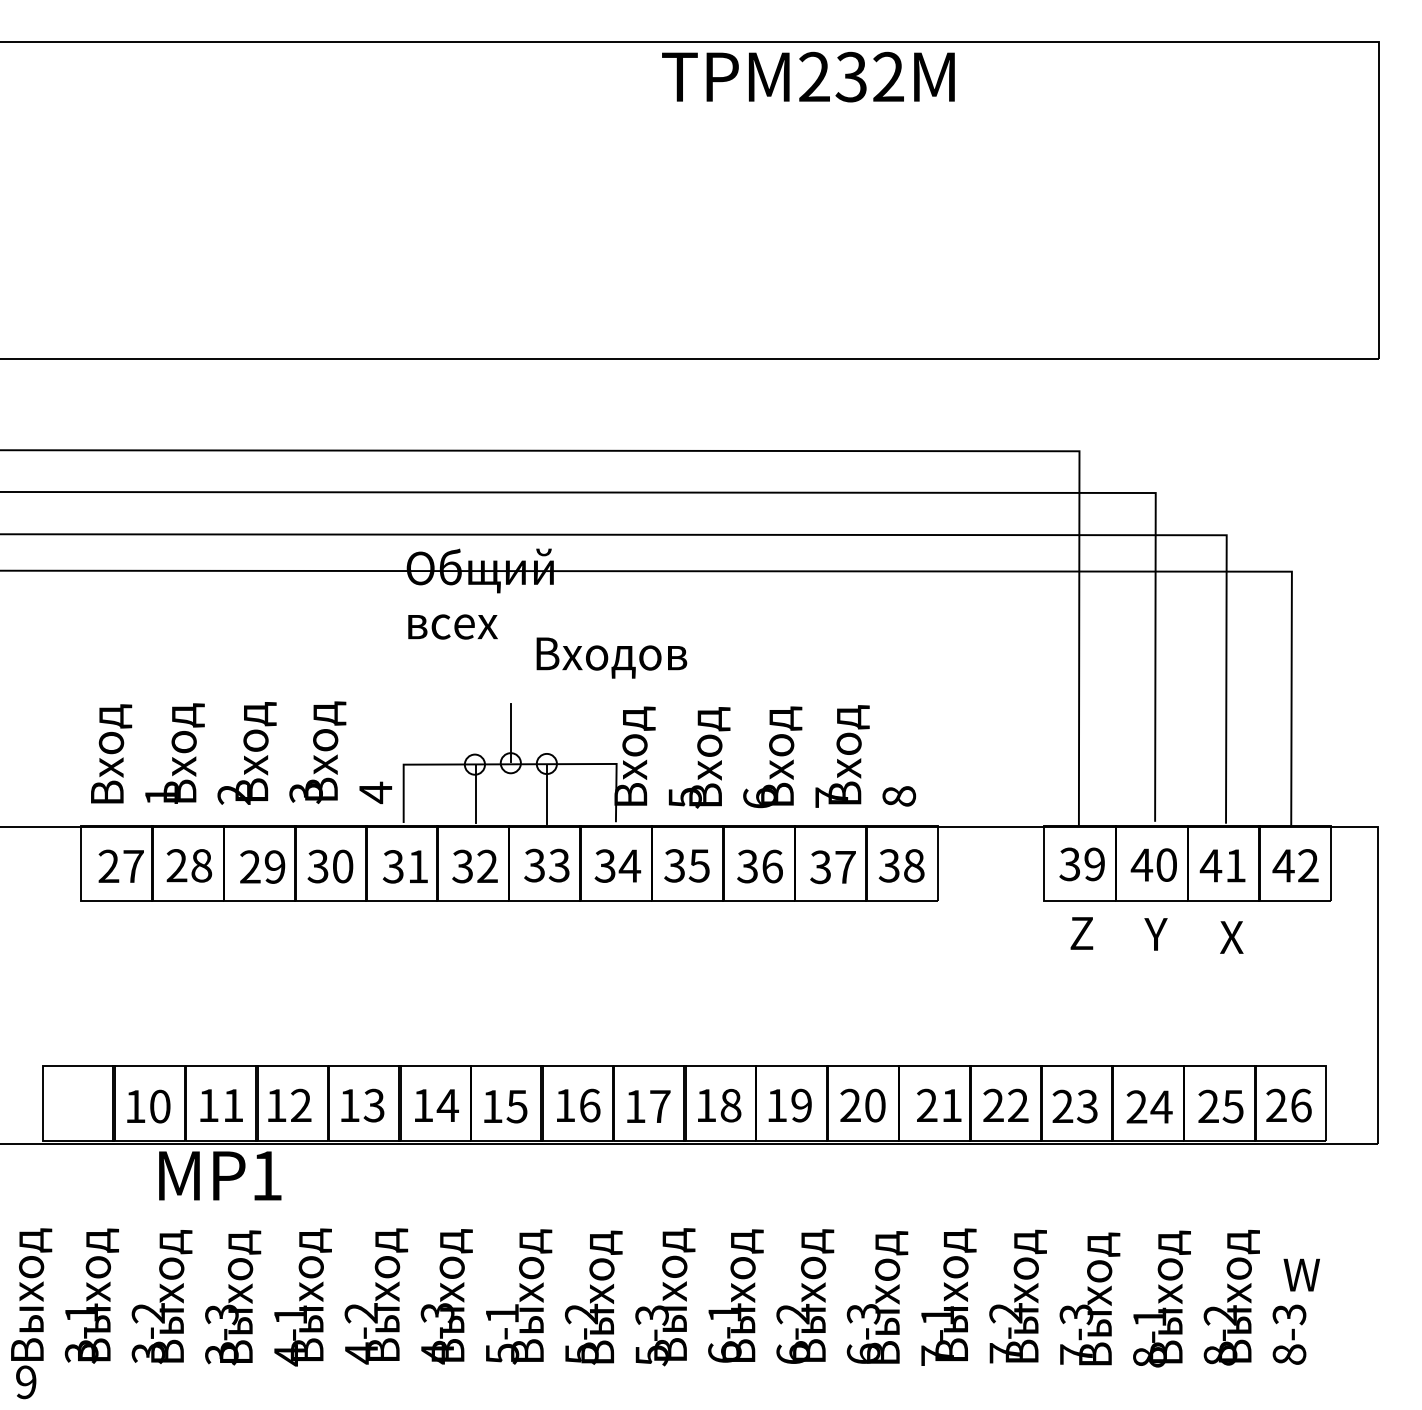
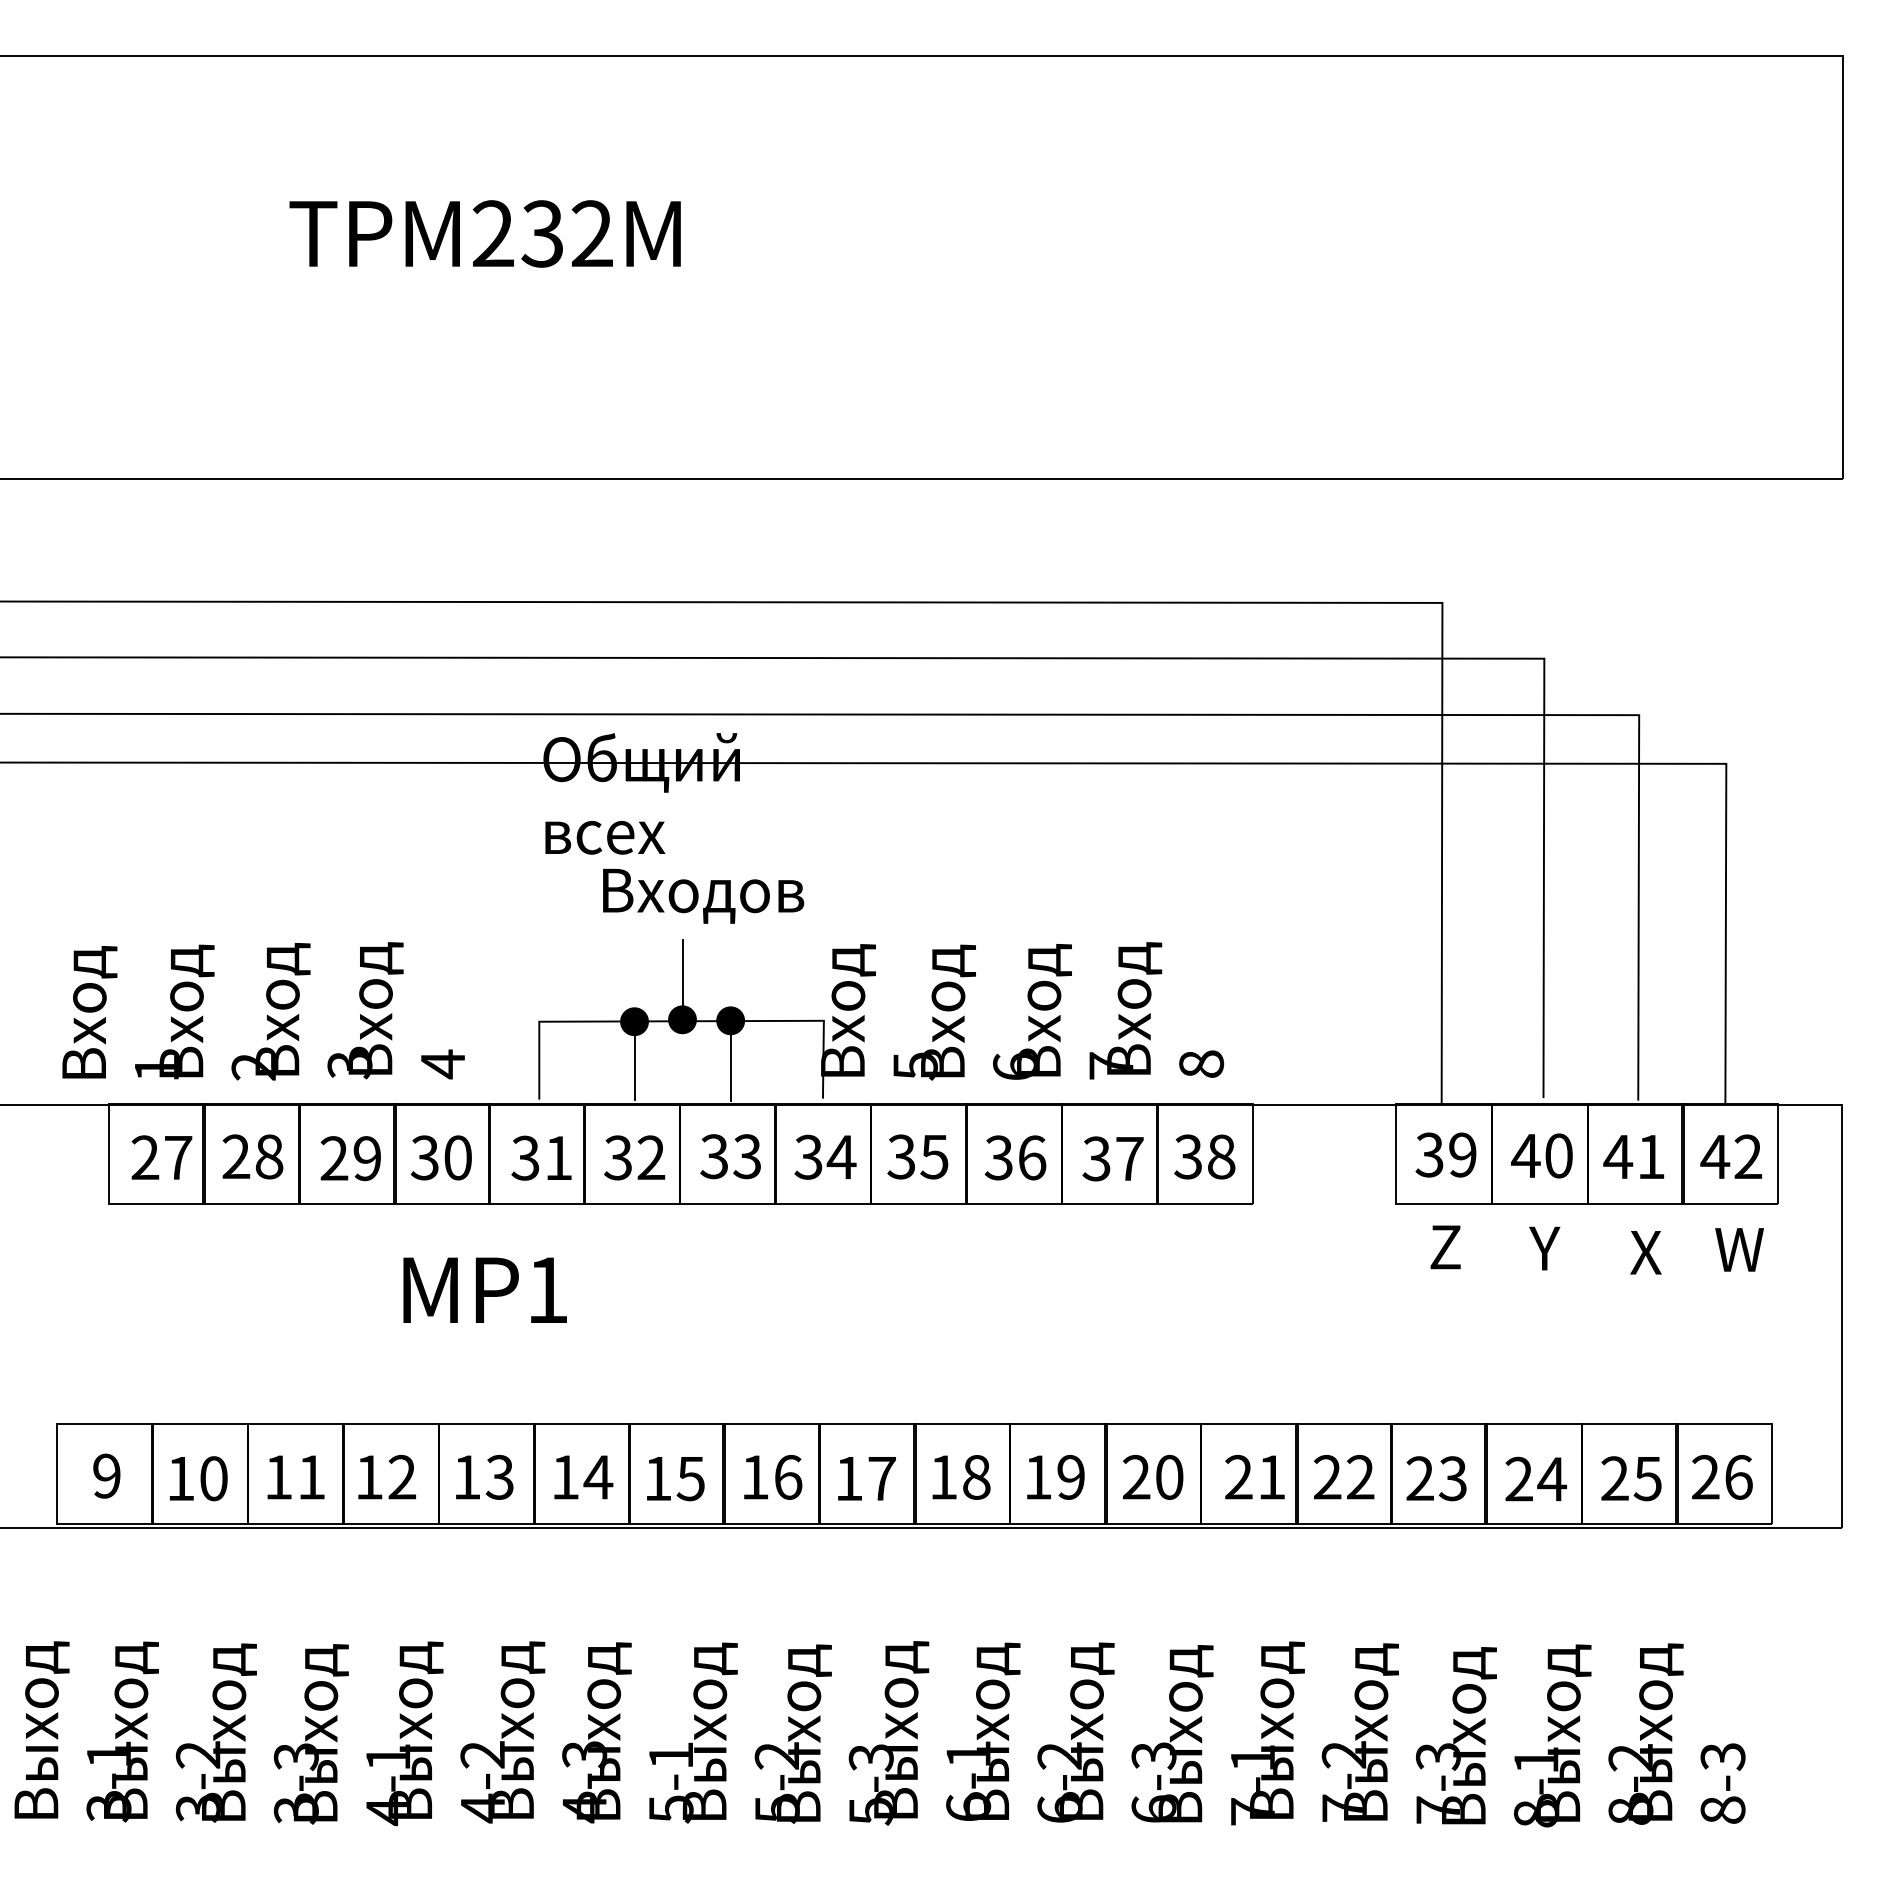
text: (807, 76) -> (484, 233), moved
text: (611, 657) -> (703, 895), moved
text: (241, 753) -> (263, 1011), moved
fill: (510, 762) -> (682, 1019), added
fill: (546, 763) -> (730, 1020), added
fill: (474, 764) -> (634, 1021), added
text: (219, 1175) -> (484, 1289), moved
text: (1301, 1274) -> (1739, 1249), moved
text: (25, 1381) -> (106, 1475), moved

